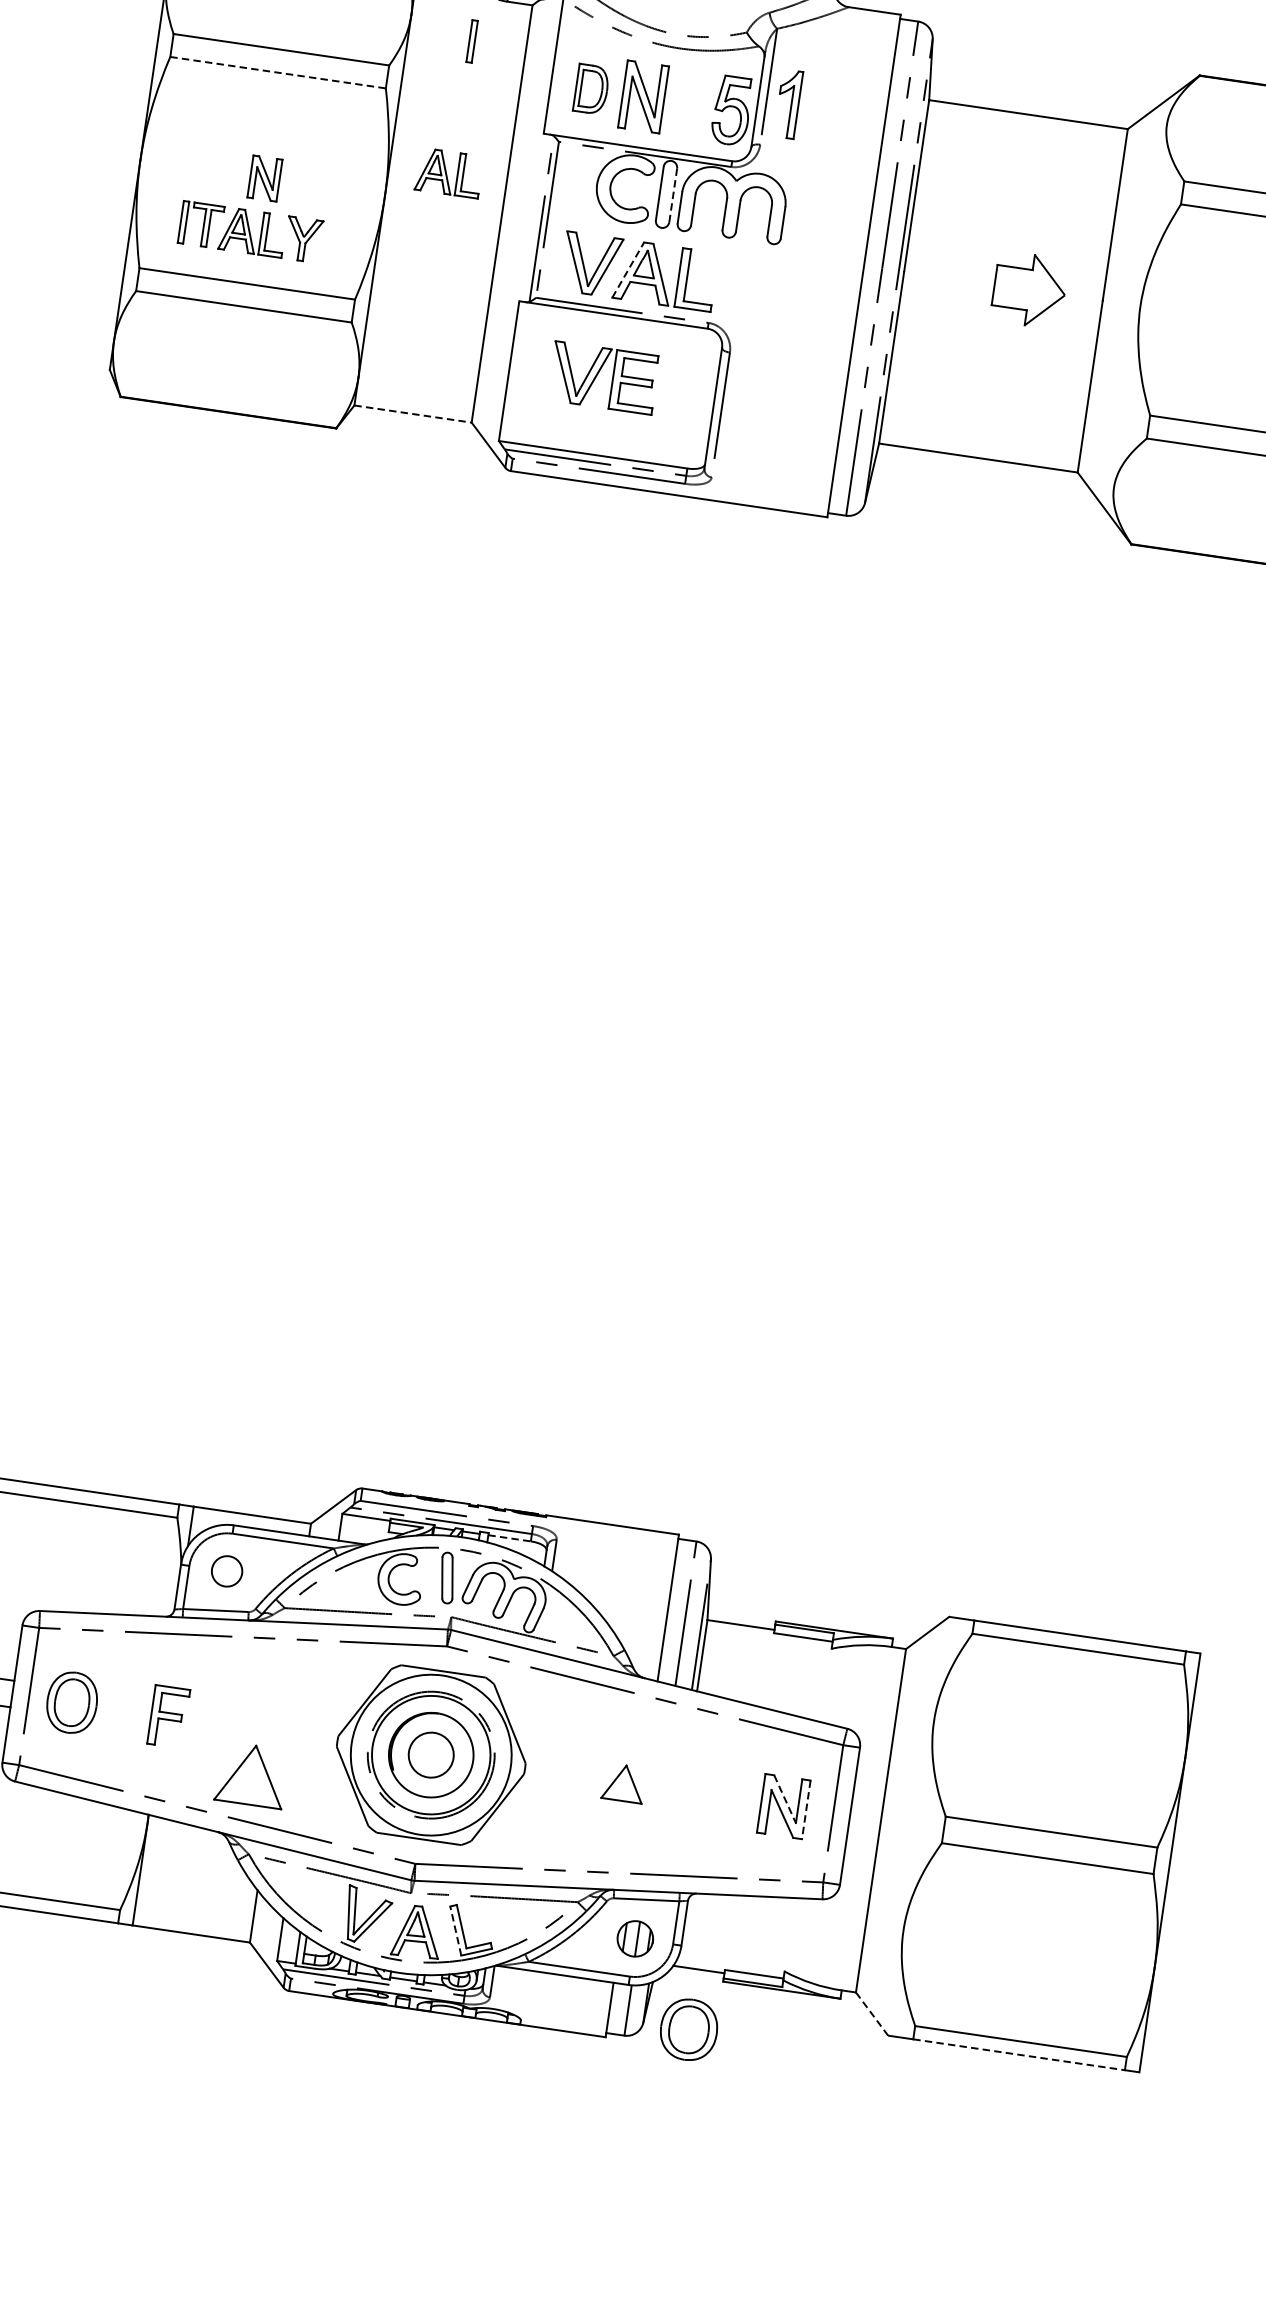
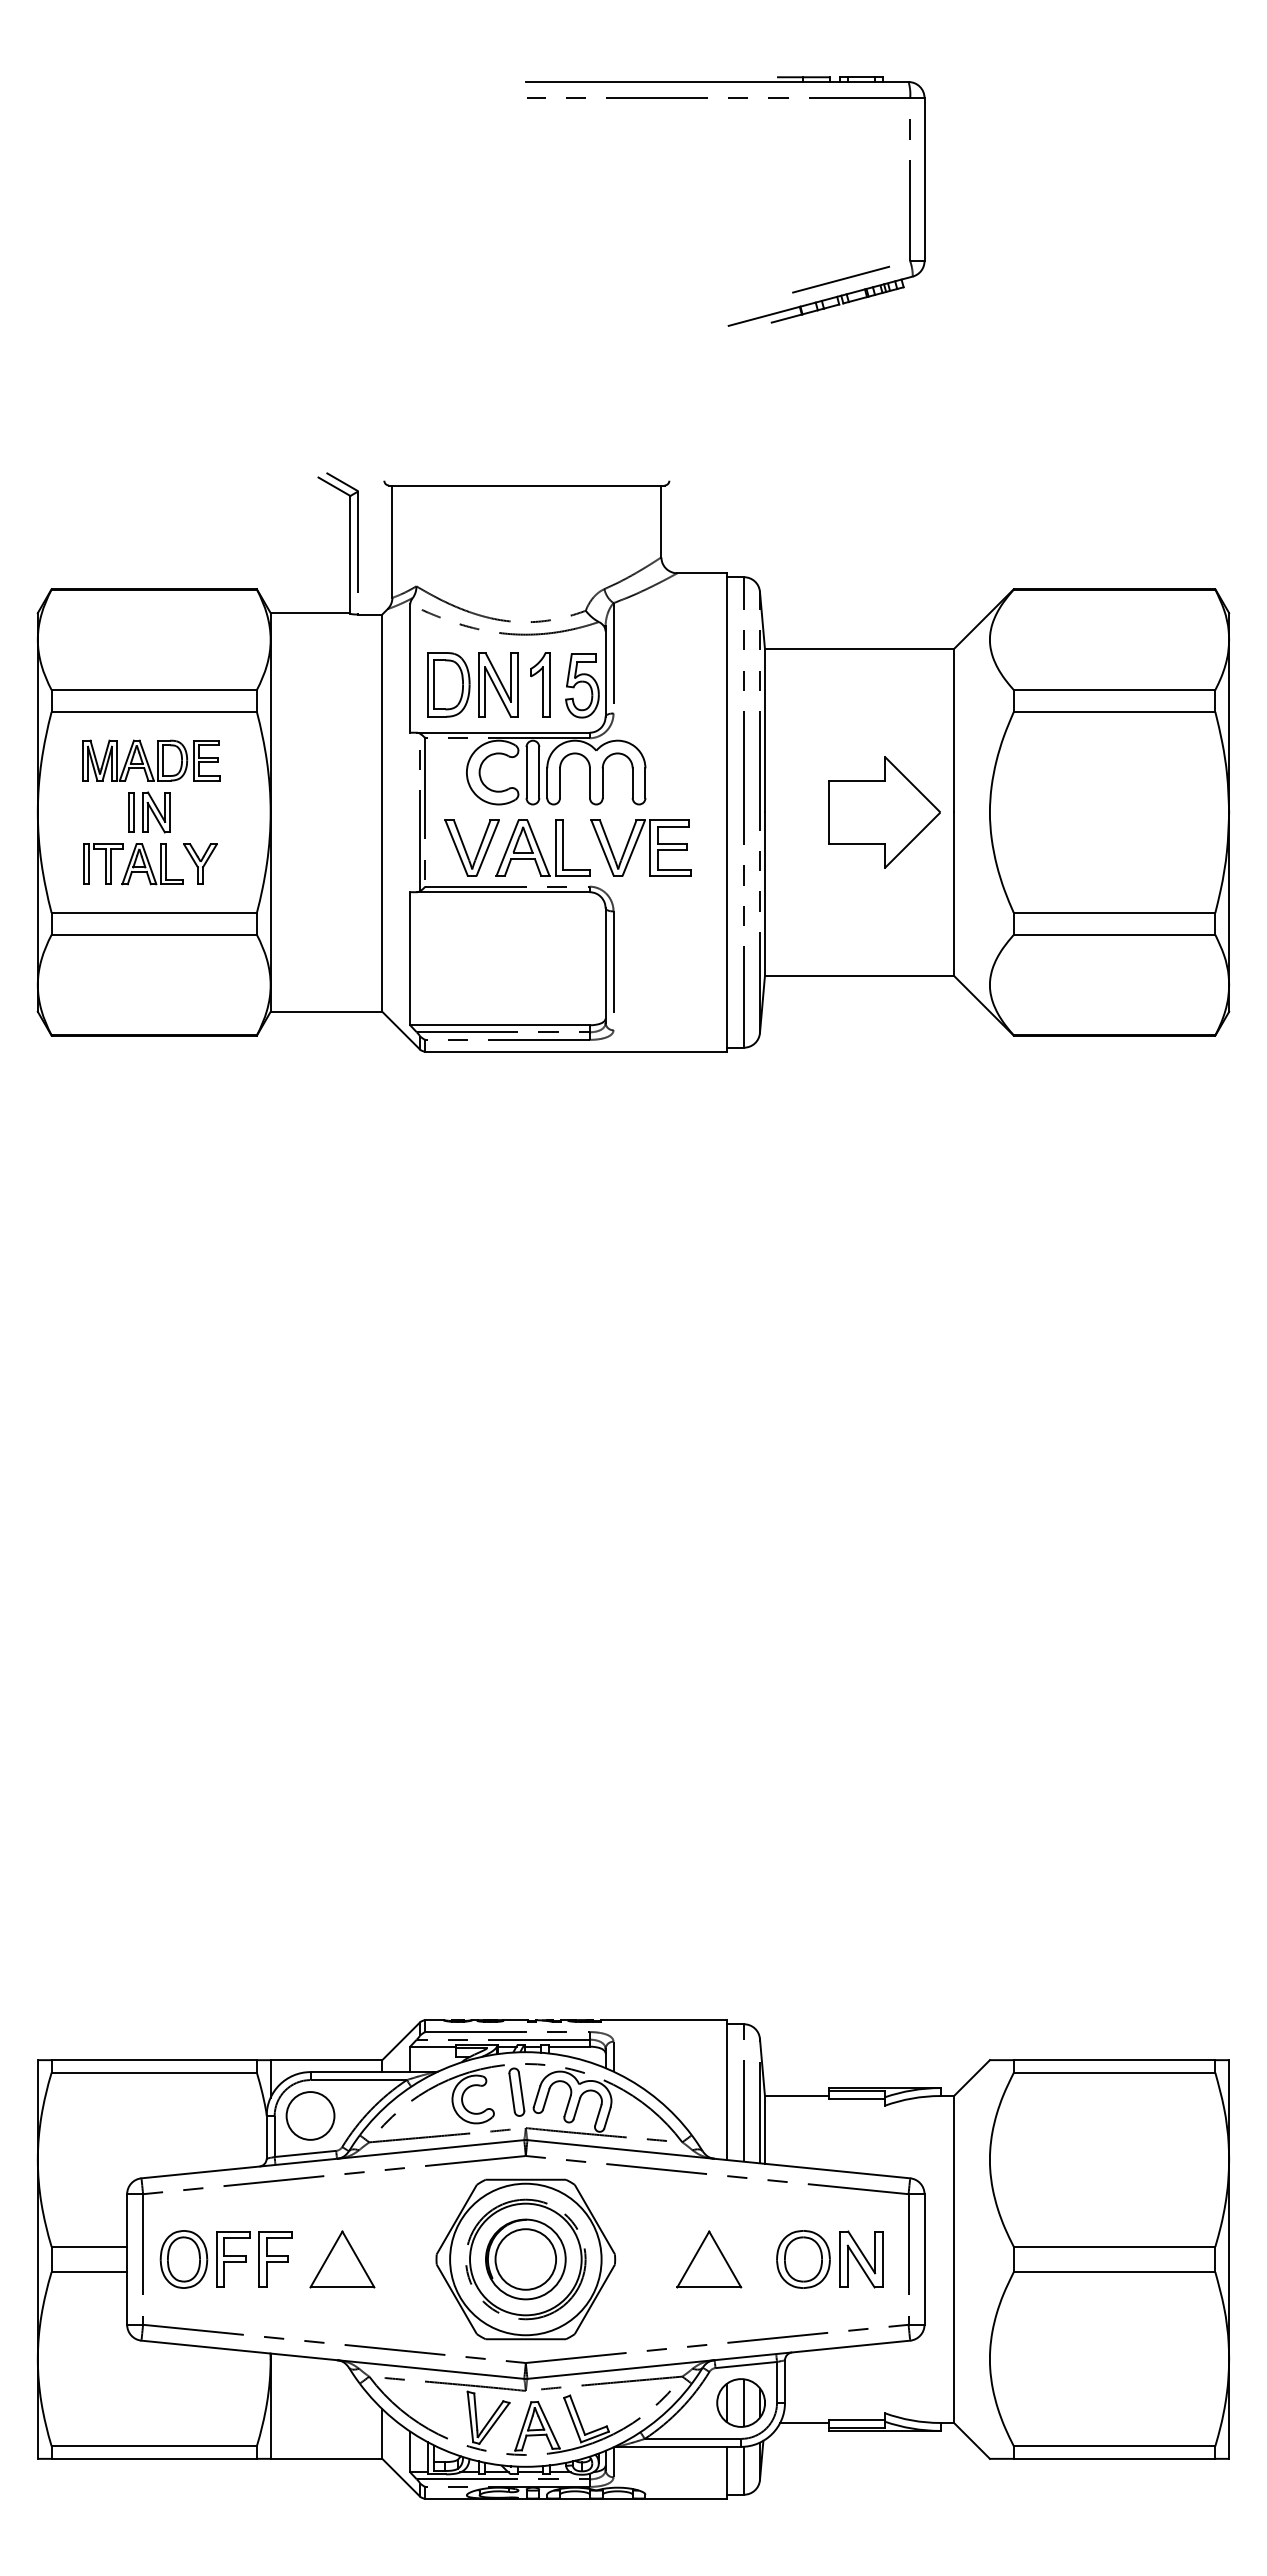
part: (471, 41) -> (131, 812), moved
line: (278, 72) -> (154, 711), dashed -> solid
part: (591, 88) -> (448, 684), size x1.43
part: (788, 103) -> (540, 684), moved
part: (267, 123) -> (151, 760), added
part: (449, 173) -> (327, 782), removed
line: (673, 195) -> (539, 772), dashed -> solid
line: (628, 270) -> (507, 848), dashed -> solid
part: (1029, 290) -> (884, 812), size x1.67
part: (602, 377) -> (640, 847), moved
line: (413, 413) -> (326, 1011), dashed -> solid
line: (509, 1538) -> (569, 2046), dashed -> solid
circle: (227, 1570) -> (310, 2115), size x1.67
part: (124, 1710) -> (233, 2259), added
circle: (430, 1755) -> (525, 2259), size x1.43
part: (252, 1775) -> (342, 2259), moved
part: (624, 1783) -> (709, 2259), size x1.67
line: (784, 1799) -> (861, 2252), dashed -> solid
line: (805, 1809) -> (882, 2259), dashed -> solid
line: (455, 1931) -> (572, 2420), dashed -> solid
part: (634, 1938) -> (740, 2402), size x1.43
line: (872, 2014) -> (972, 2441), dashed -> solid
part: (689, 2029) -> (803, 2259), moved
line: (1019, 2054) -> (1114, 2458), dashed -> solid

